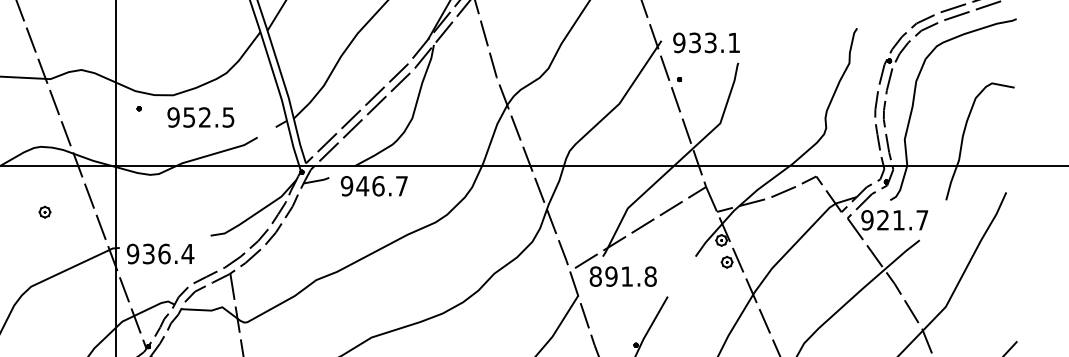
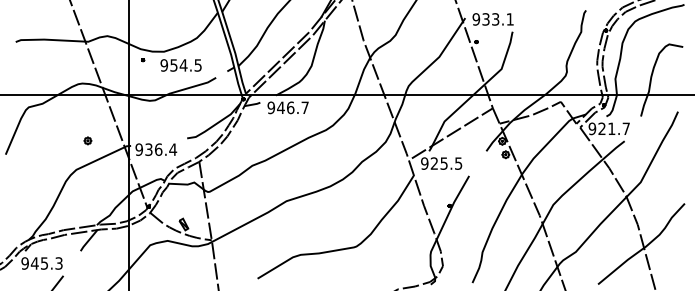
text: (204, 117) -> (183, 65), 952.5 -> 954.5
part: (44, 211) -> (87, 140), moved
text: (622, 276) -> (441, 163), 891.8 -> 925.5

